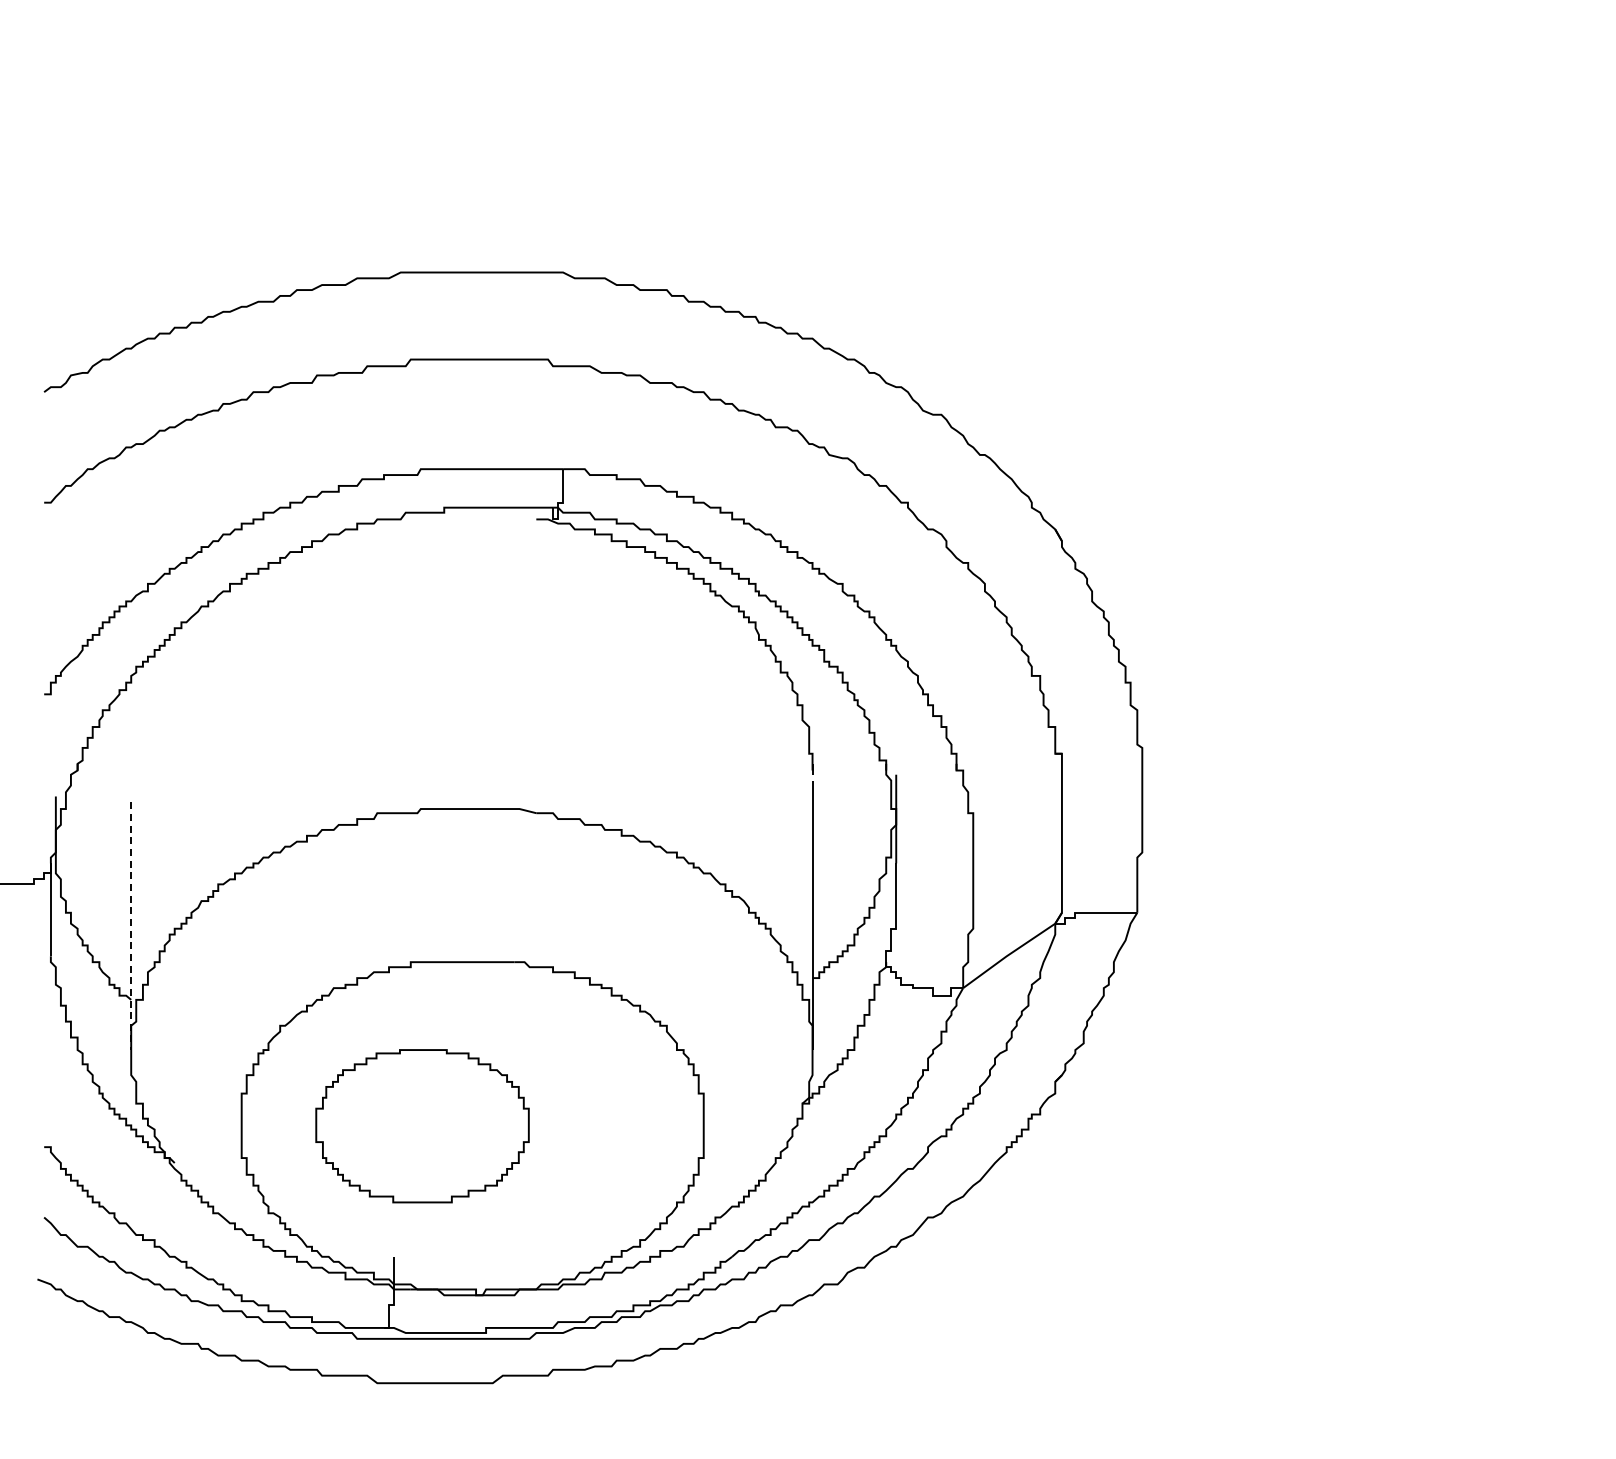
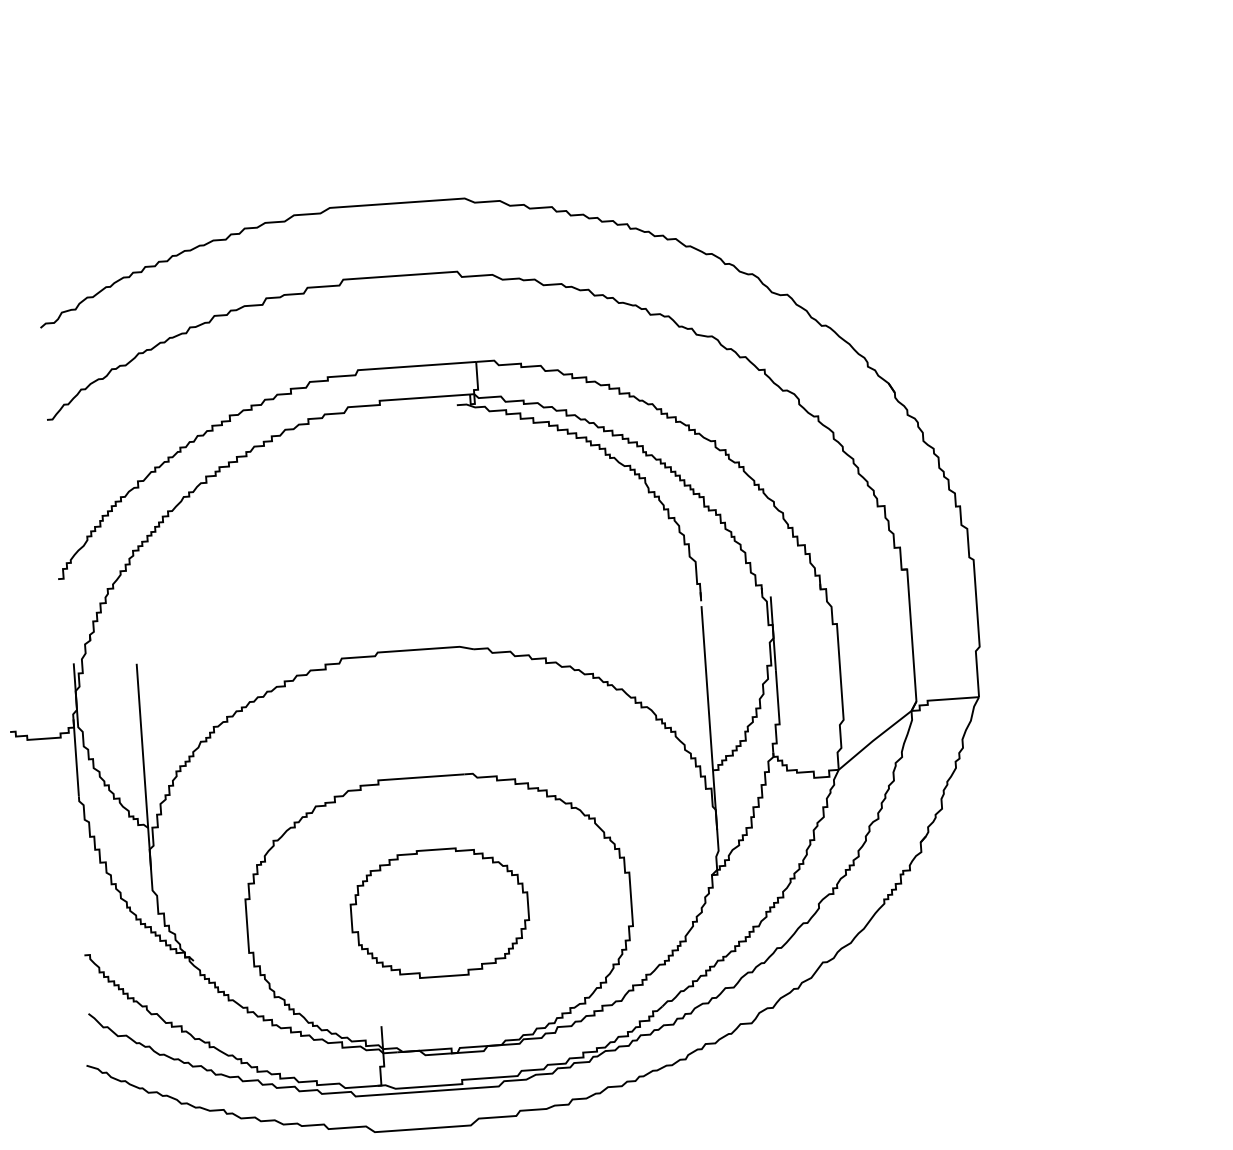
line: (131, 926) -> (144, 766), dashed -> solid
part: (422, 1126) -> (439, 913), moved

